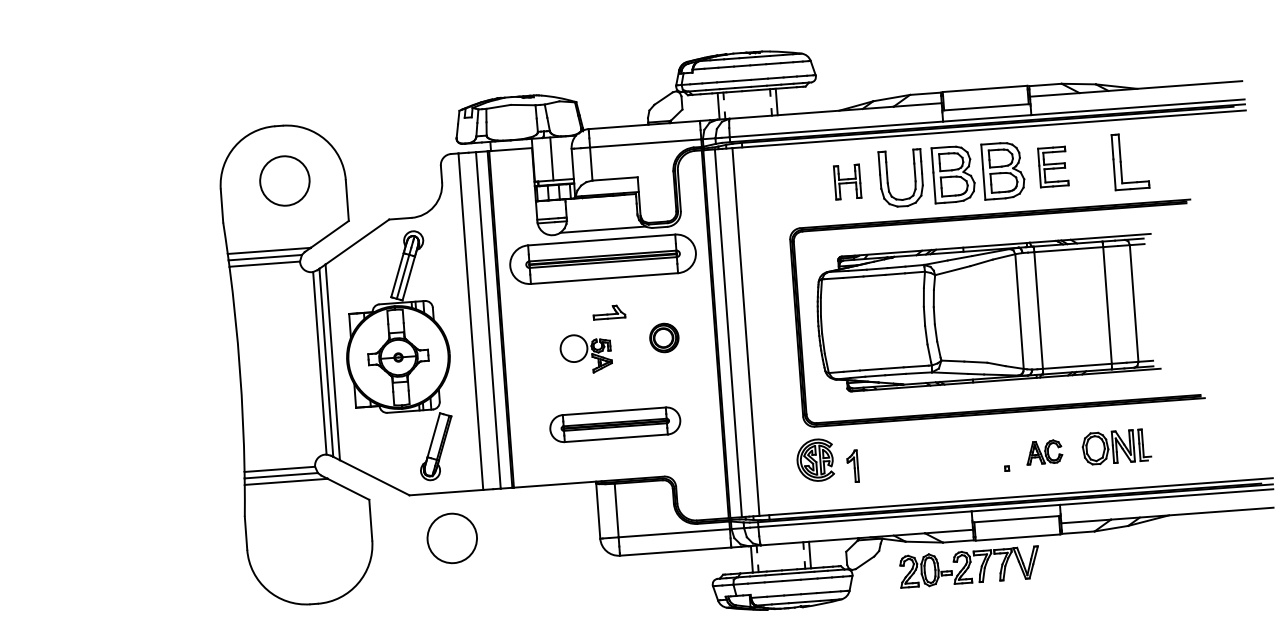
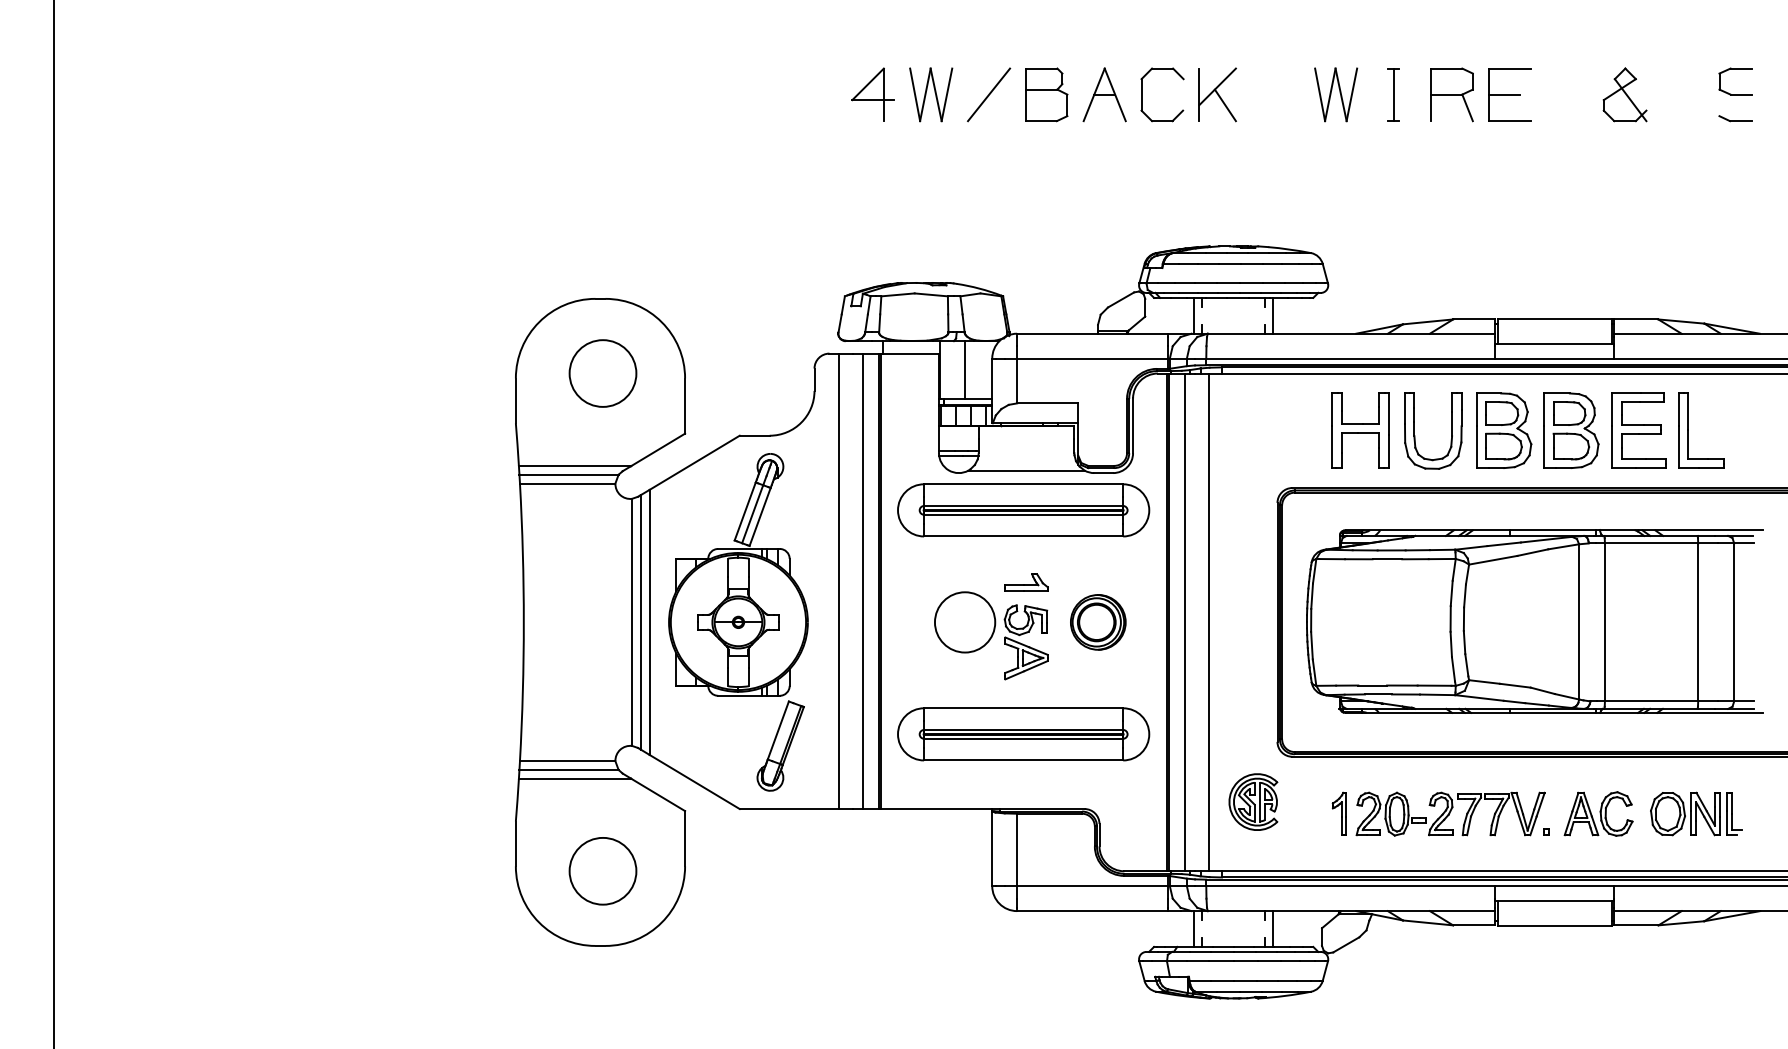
part: (1120, 161) -> (1688, 430), moved
part: (1053, 166) -> (1638, 430), size x1.43
part: (847, 182) -> (1360, 430), size x1.67
part: (664, 338) -> (1098, 622), size x1.43
part: (586, 353) -> (991, 635), size x1.67
part: (615, 424) -> (1023, 734), size x1.43
part: (1044, 452) -> (1598, 813), size x1.43
part: (815, 459) -> (1253, 801), moved
circle: (451, 538) -> (602, 871), moved
part: (969, 566) -> (1450, 813), moved

